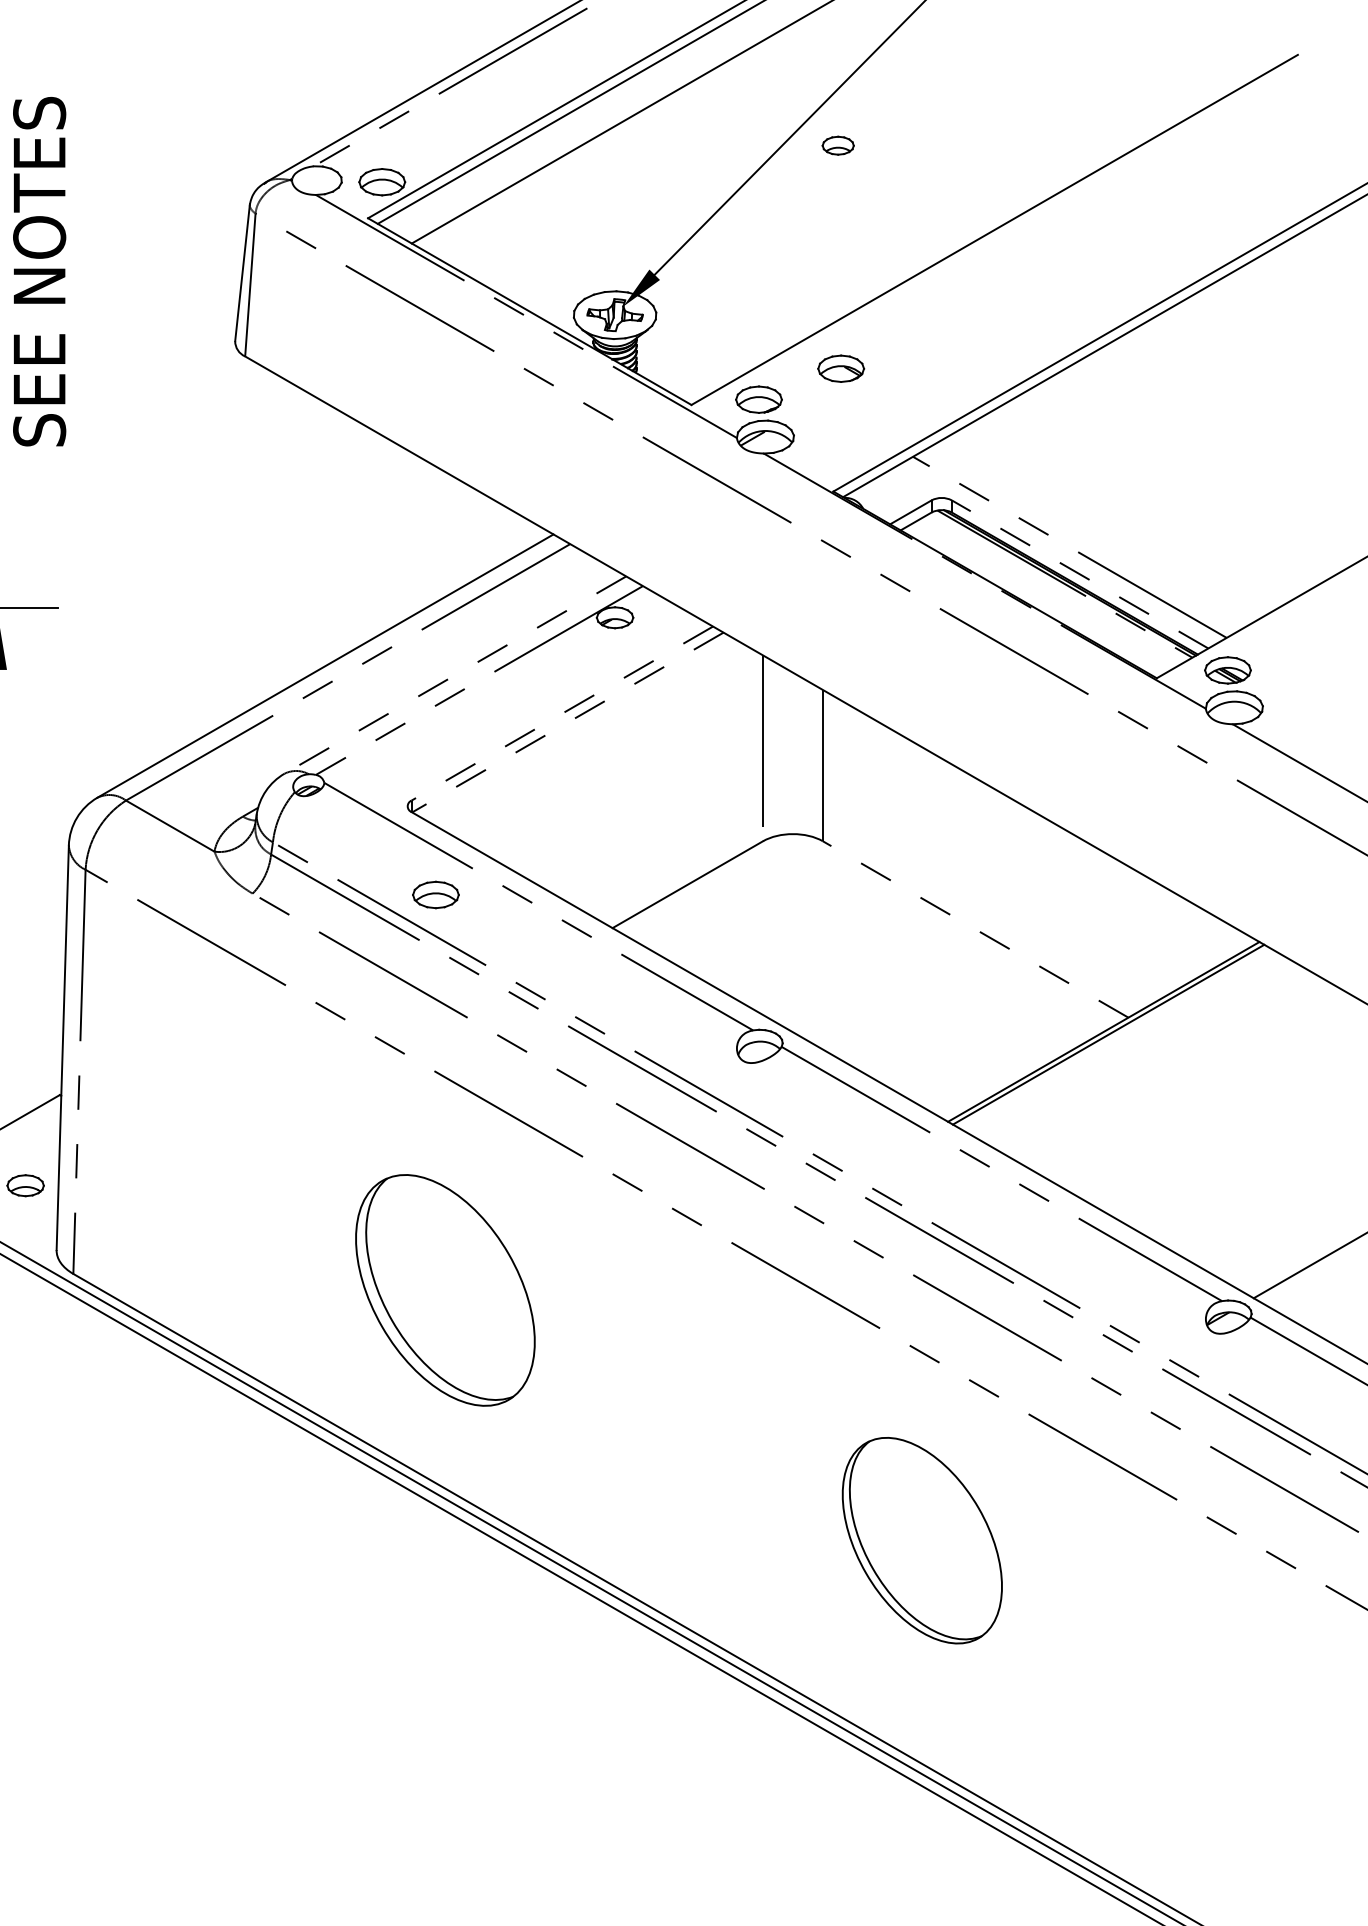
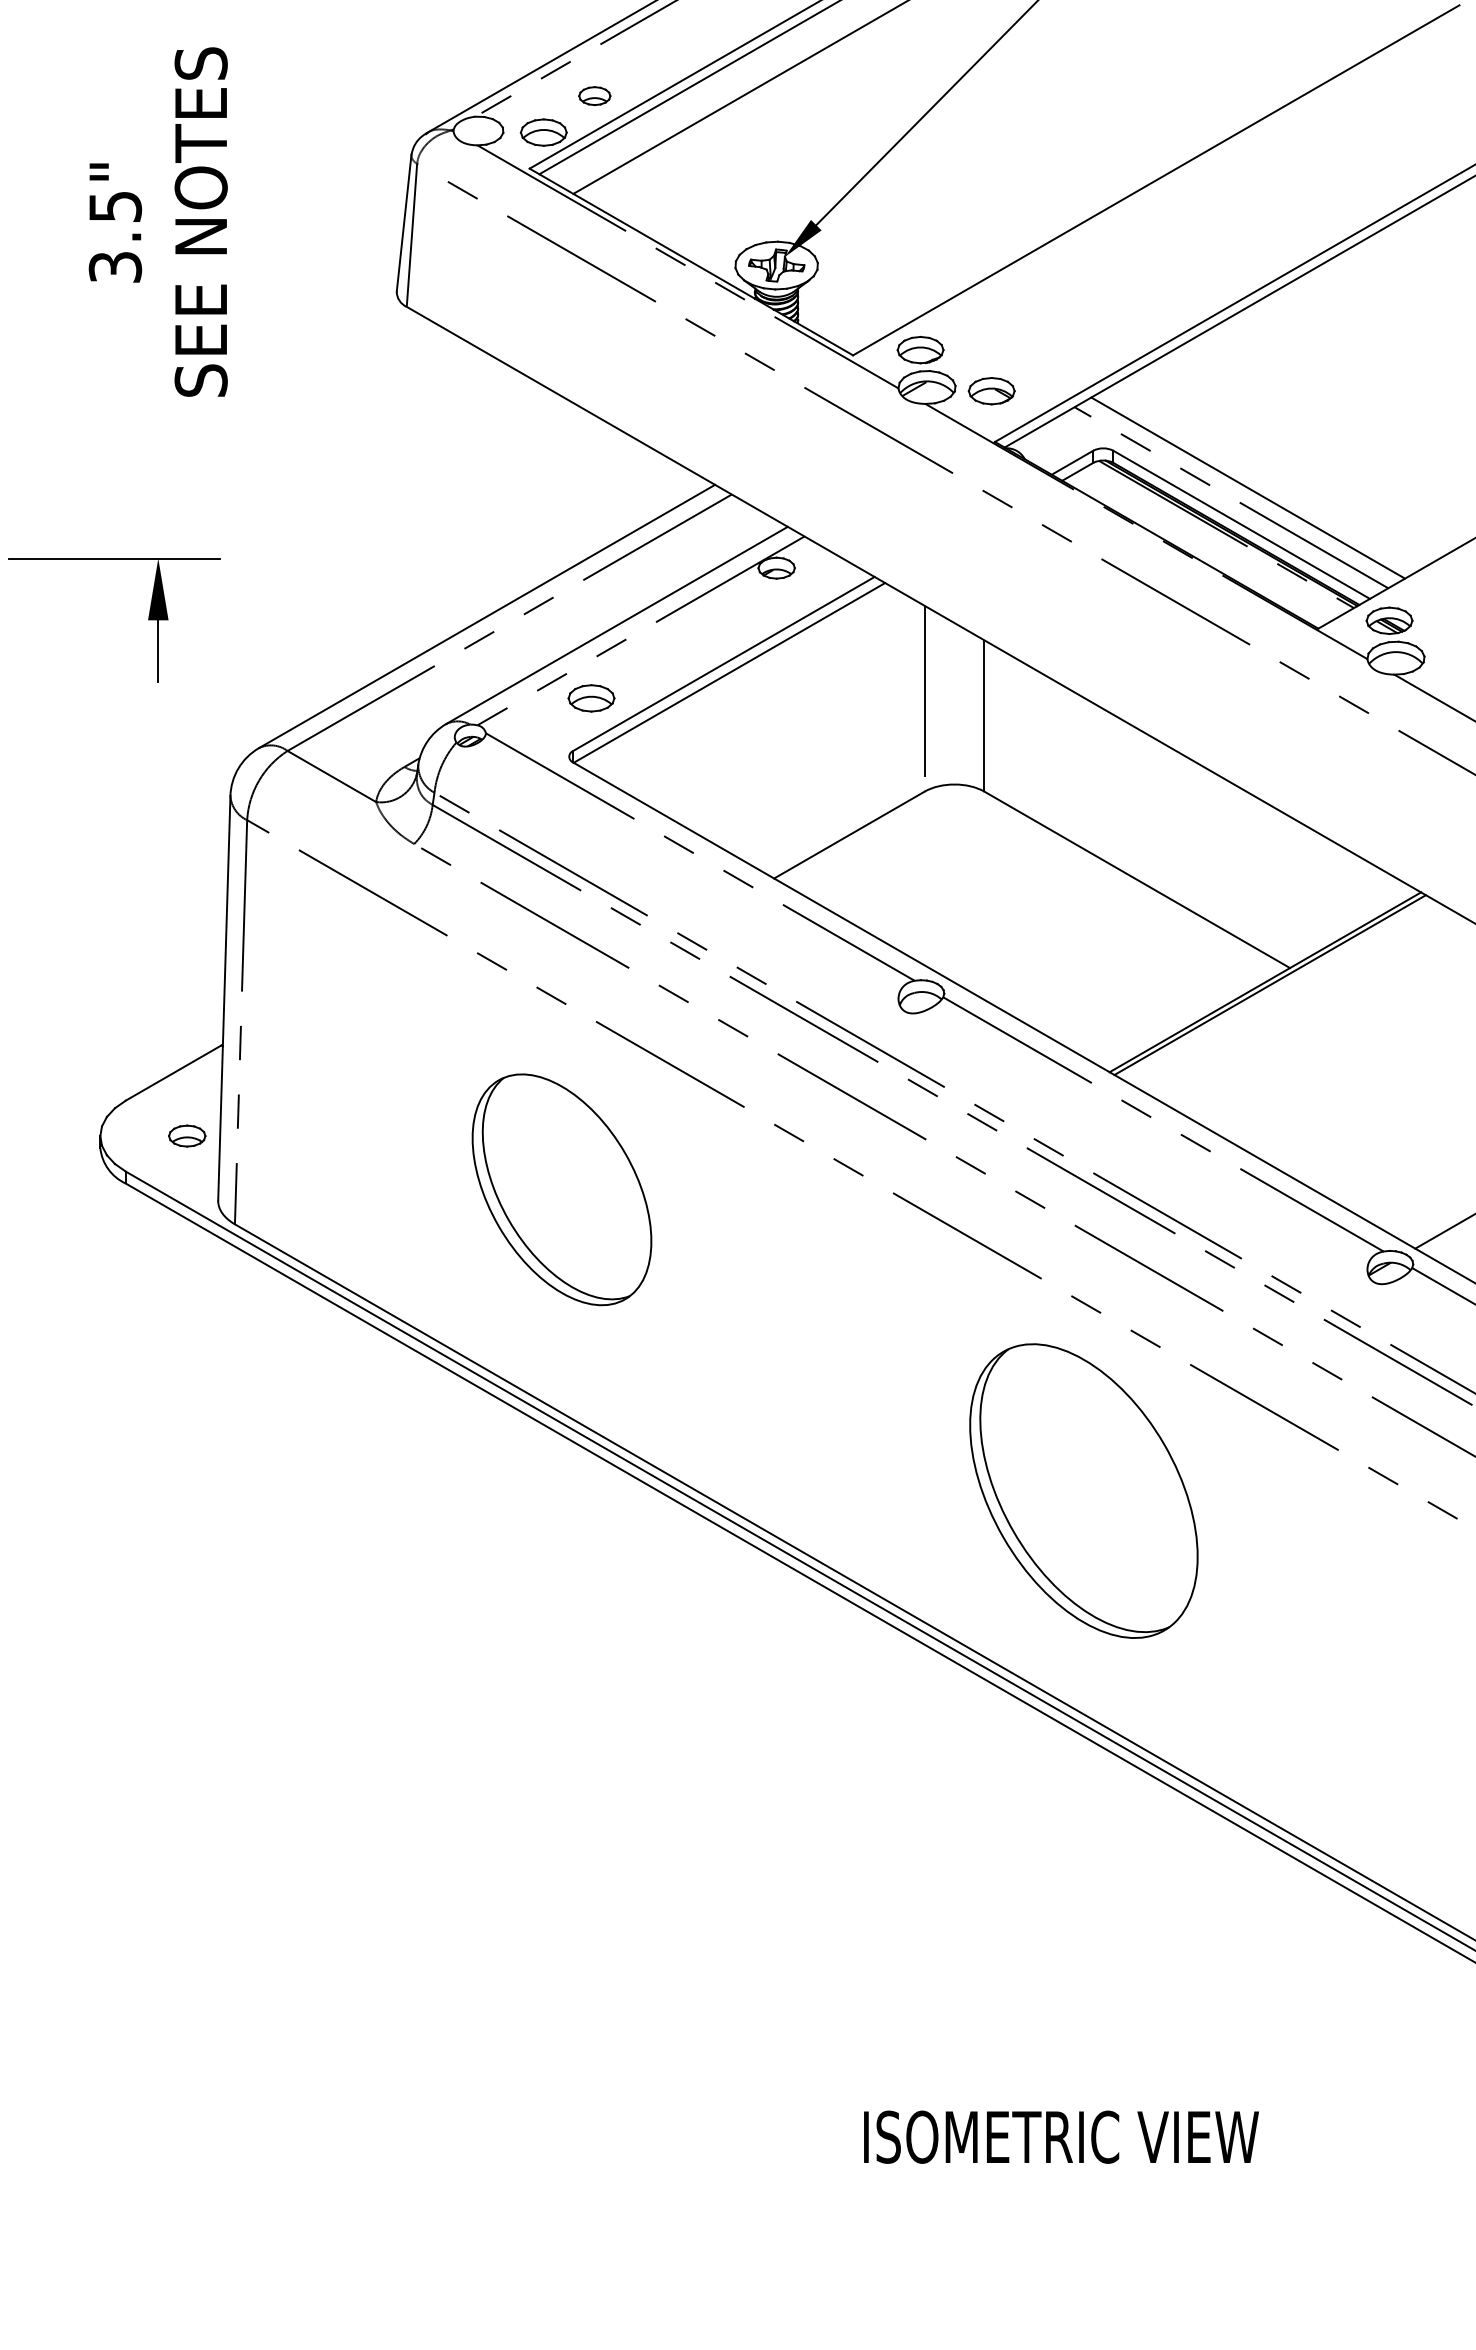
part: (837, 146) -> (594, 96), moved
part: (840, 369) -> (991, 391), moved
line: (1086, 537) -> (1248, 487), added
line: (1079, 574) -> (1241, 524), dashed -> solid
line: (454, 675) -> (616, 625), dashed -> solid
line: (561, 713) -> (723, 663), dashed -> solid
line: (567, 722) -> (729, 672), dashed -> solid
part: (435, 895) -> (591, 698), moved
line: (974, 929) -> (1136, 879), dashed -> solid
part: (444, 1290) -> (561, 1189), moved
part: (921, 1540) -> (1083, 1490), size x1.43

